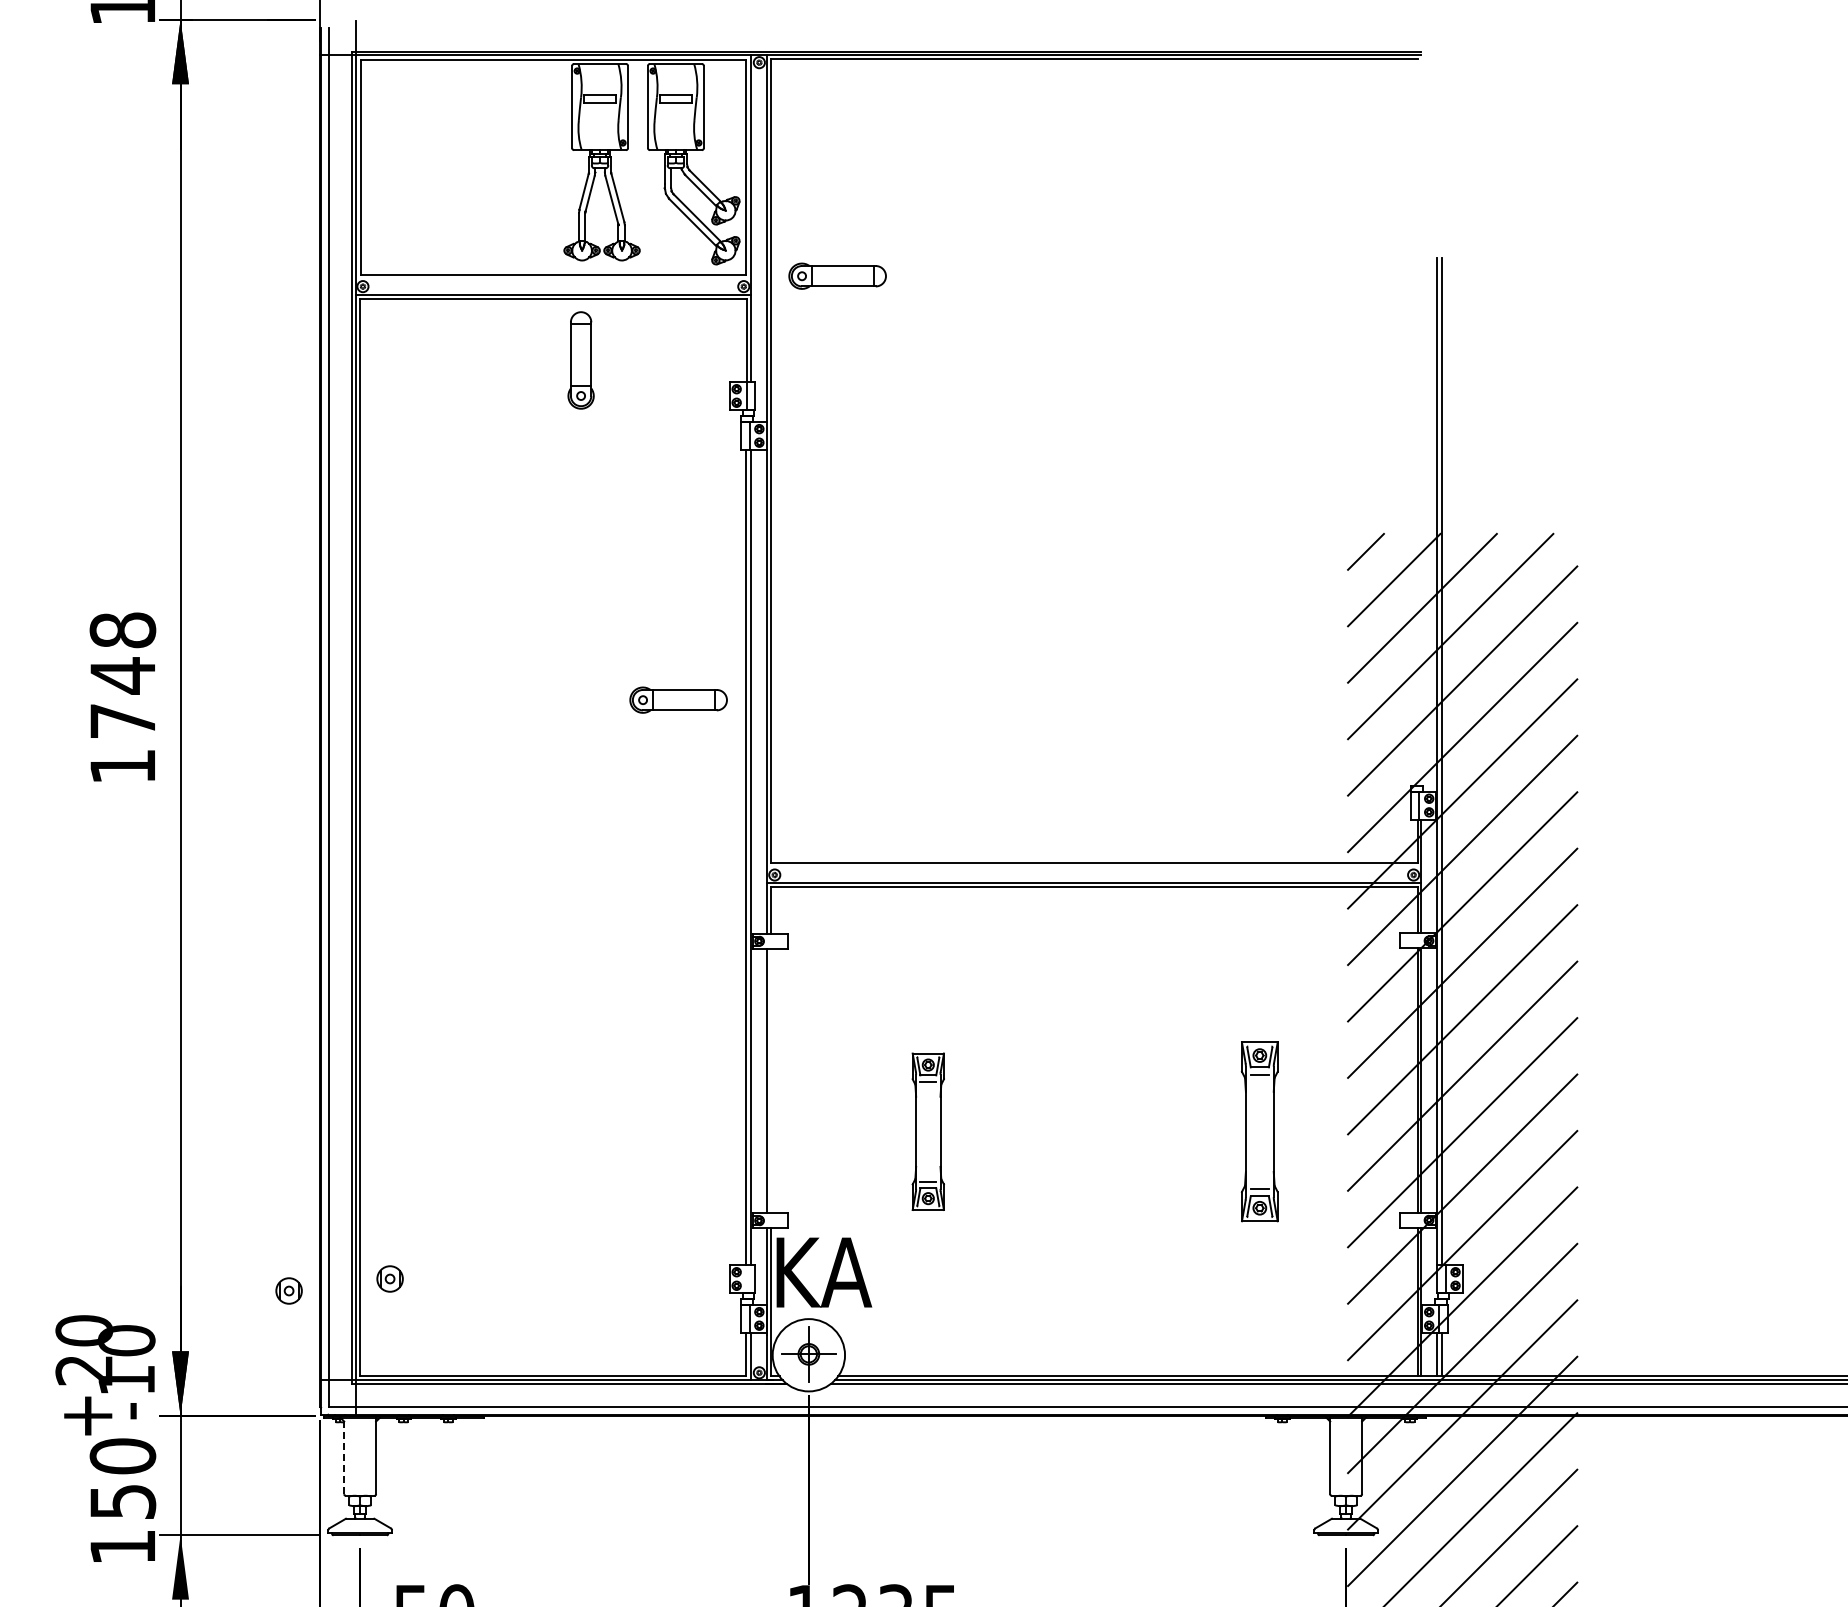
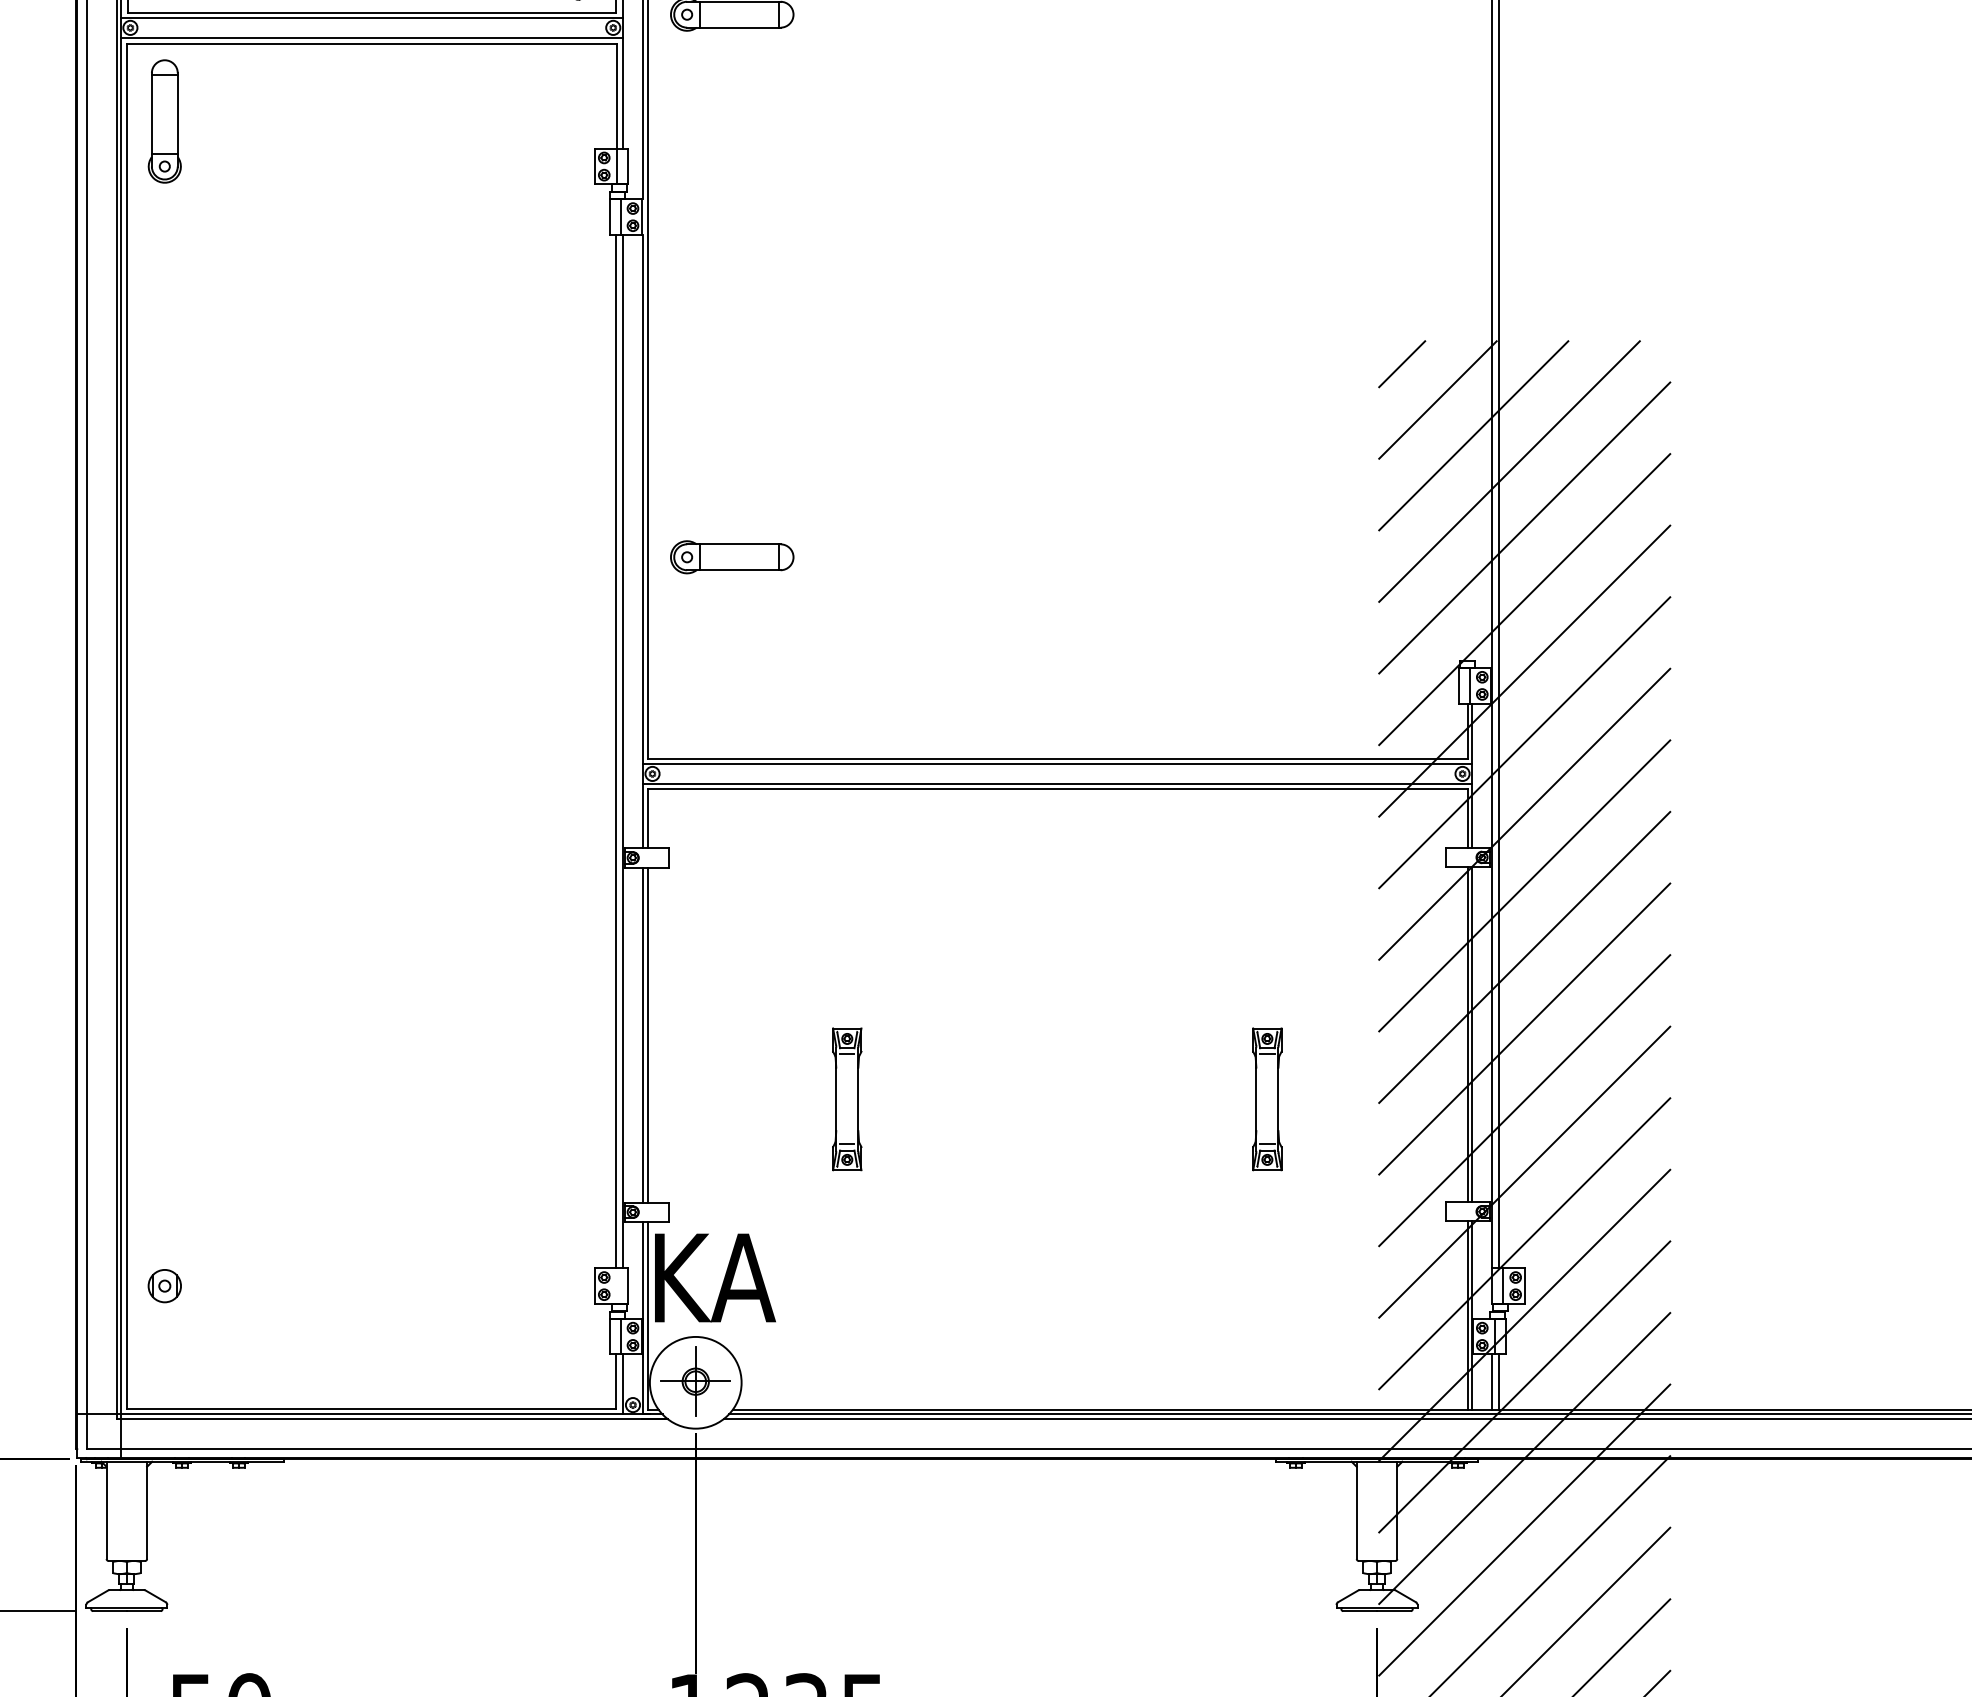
line: (553, 278) -> (371, 17), added
part: (580, 360) -> (164, 121), moved
part: (678, 699) -> (732, 556), moved
line: (1094, 867) -> (1057, 764), added
line: (770, 1080) -> (647, 1034), added
part: (928, 1131) -> (847, 1099), size x0.71
part: (1259, 1131) -> (1267, 1099), size x0.62
part: (288, 1290) -> (35, 1300), removed
line: (344, 1455) -> (106, 1509), dashed -> solid

